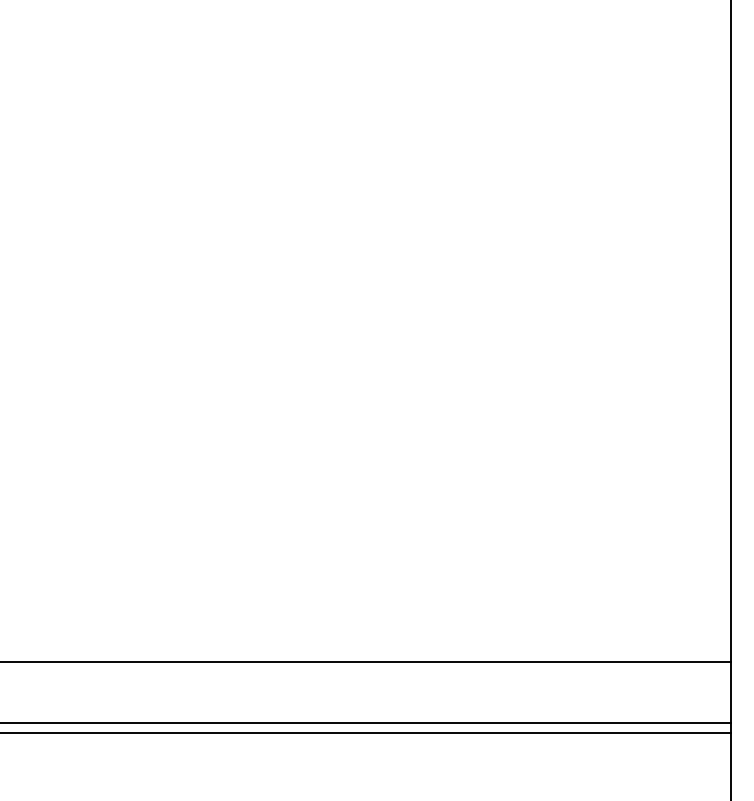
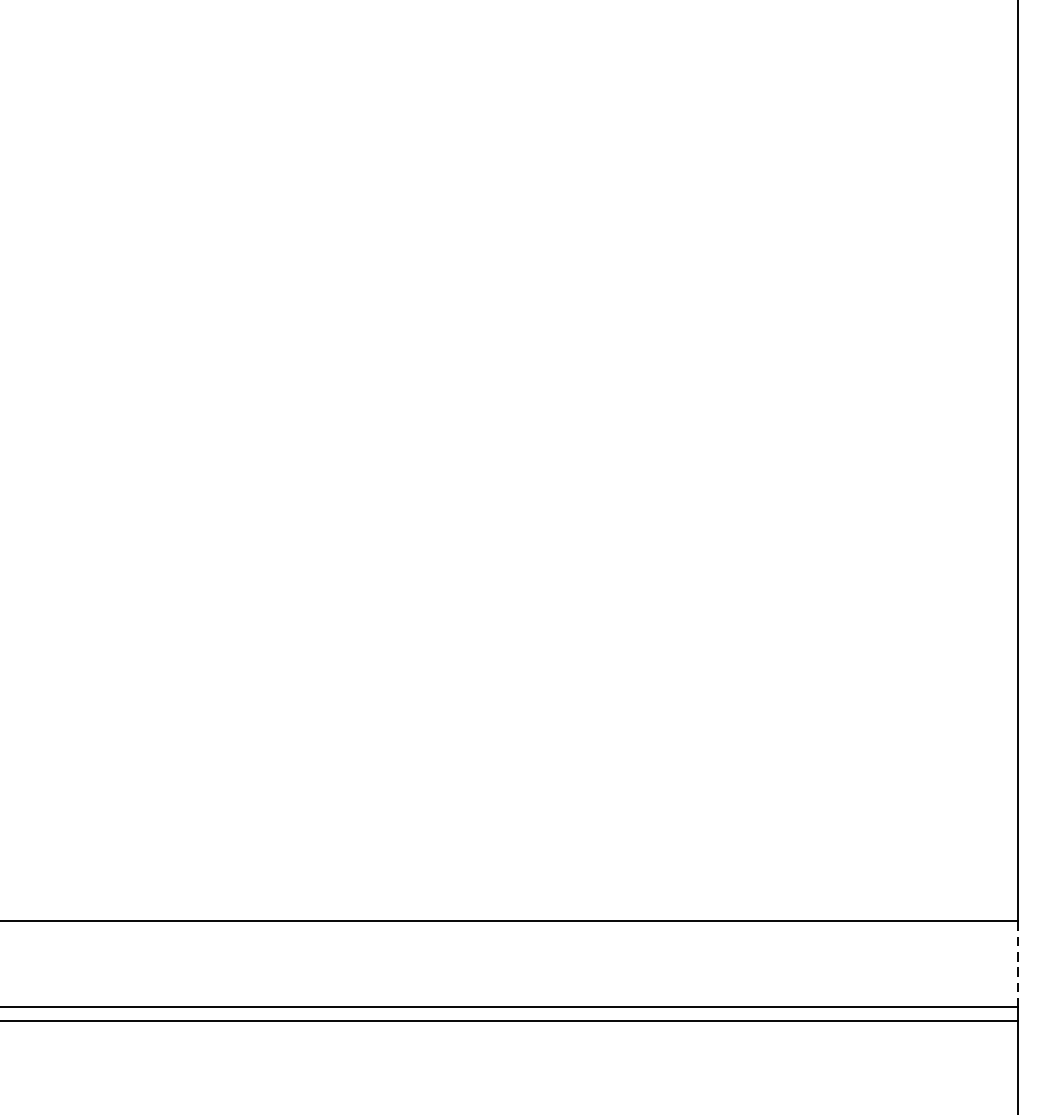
line: (730, 692) -> (1017, 964), solid -> dashed

